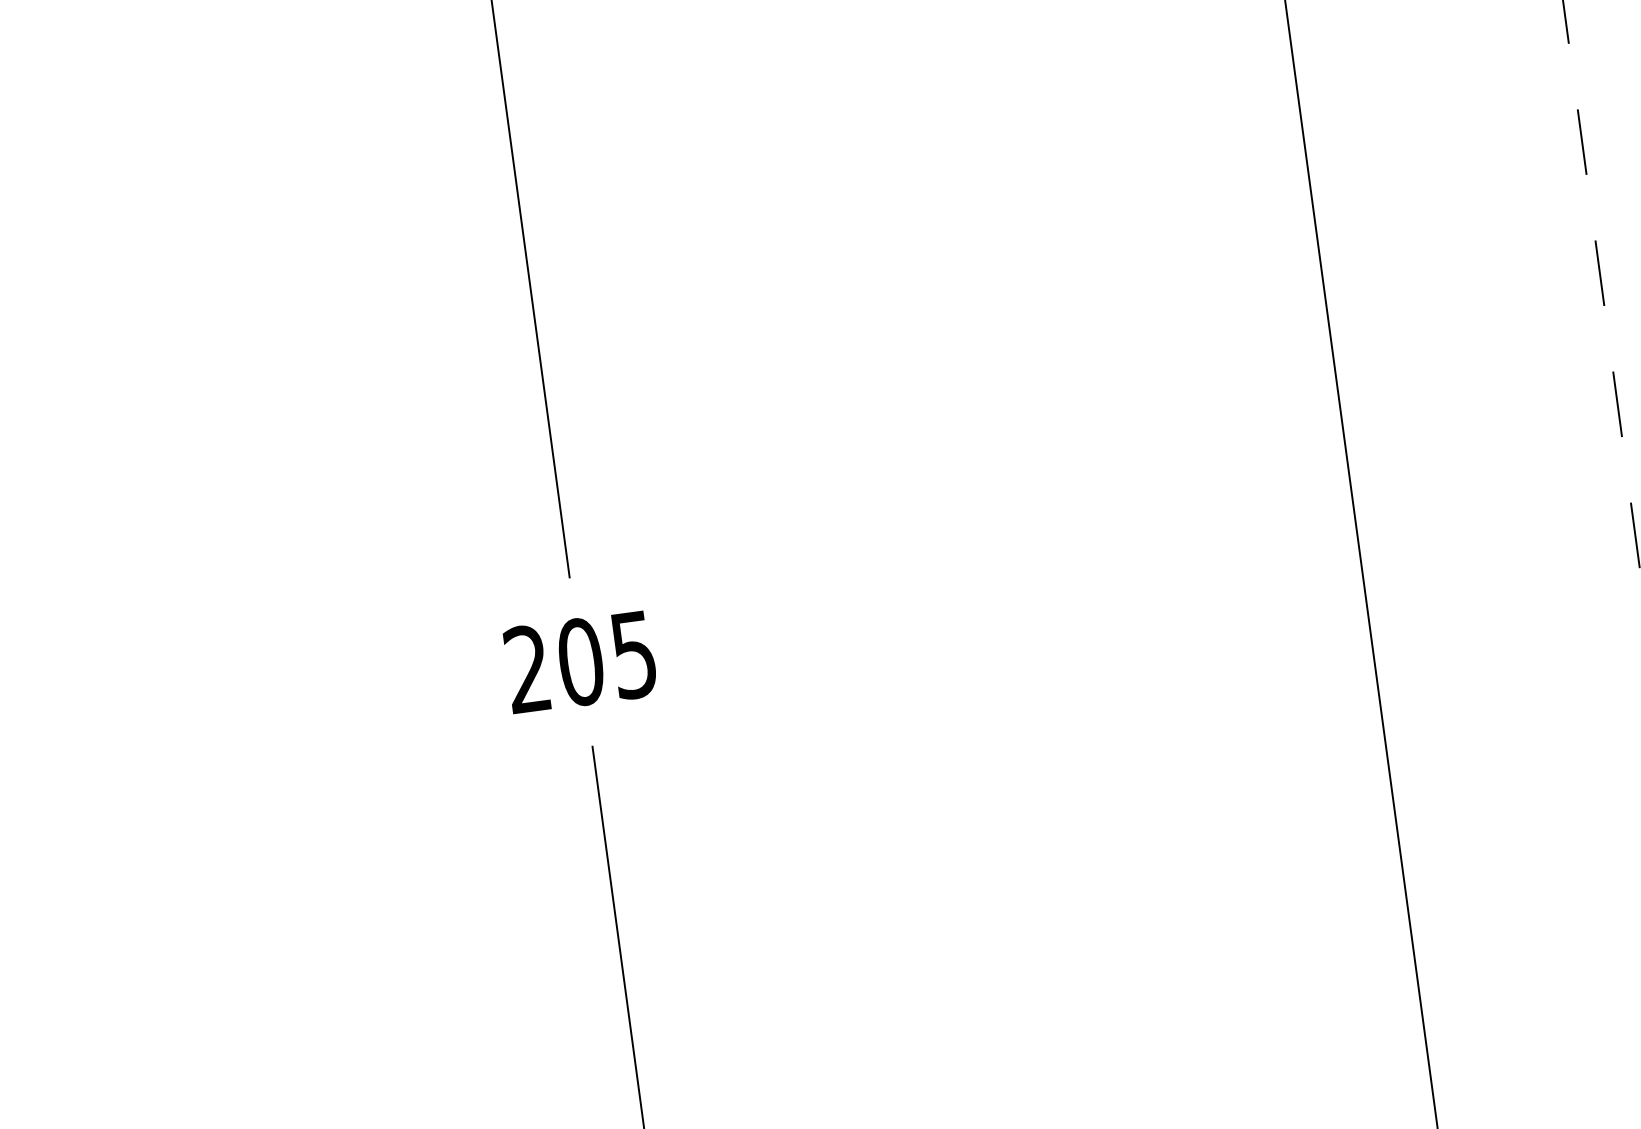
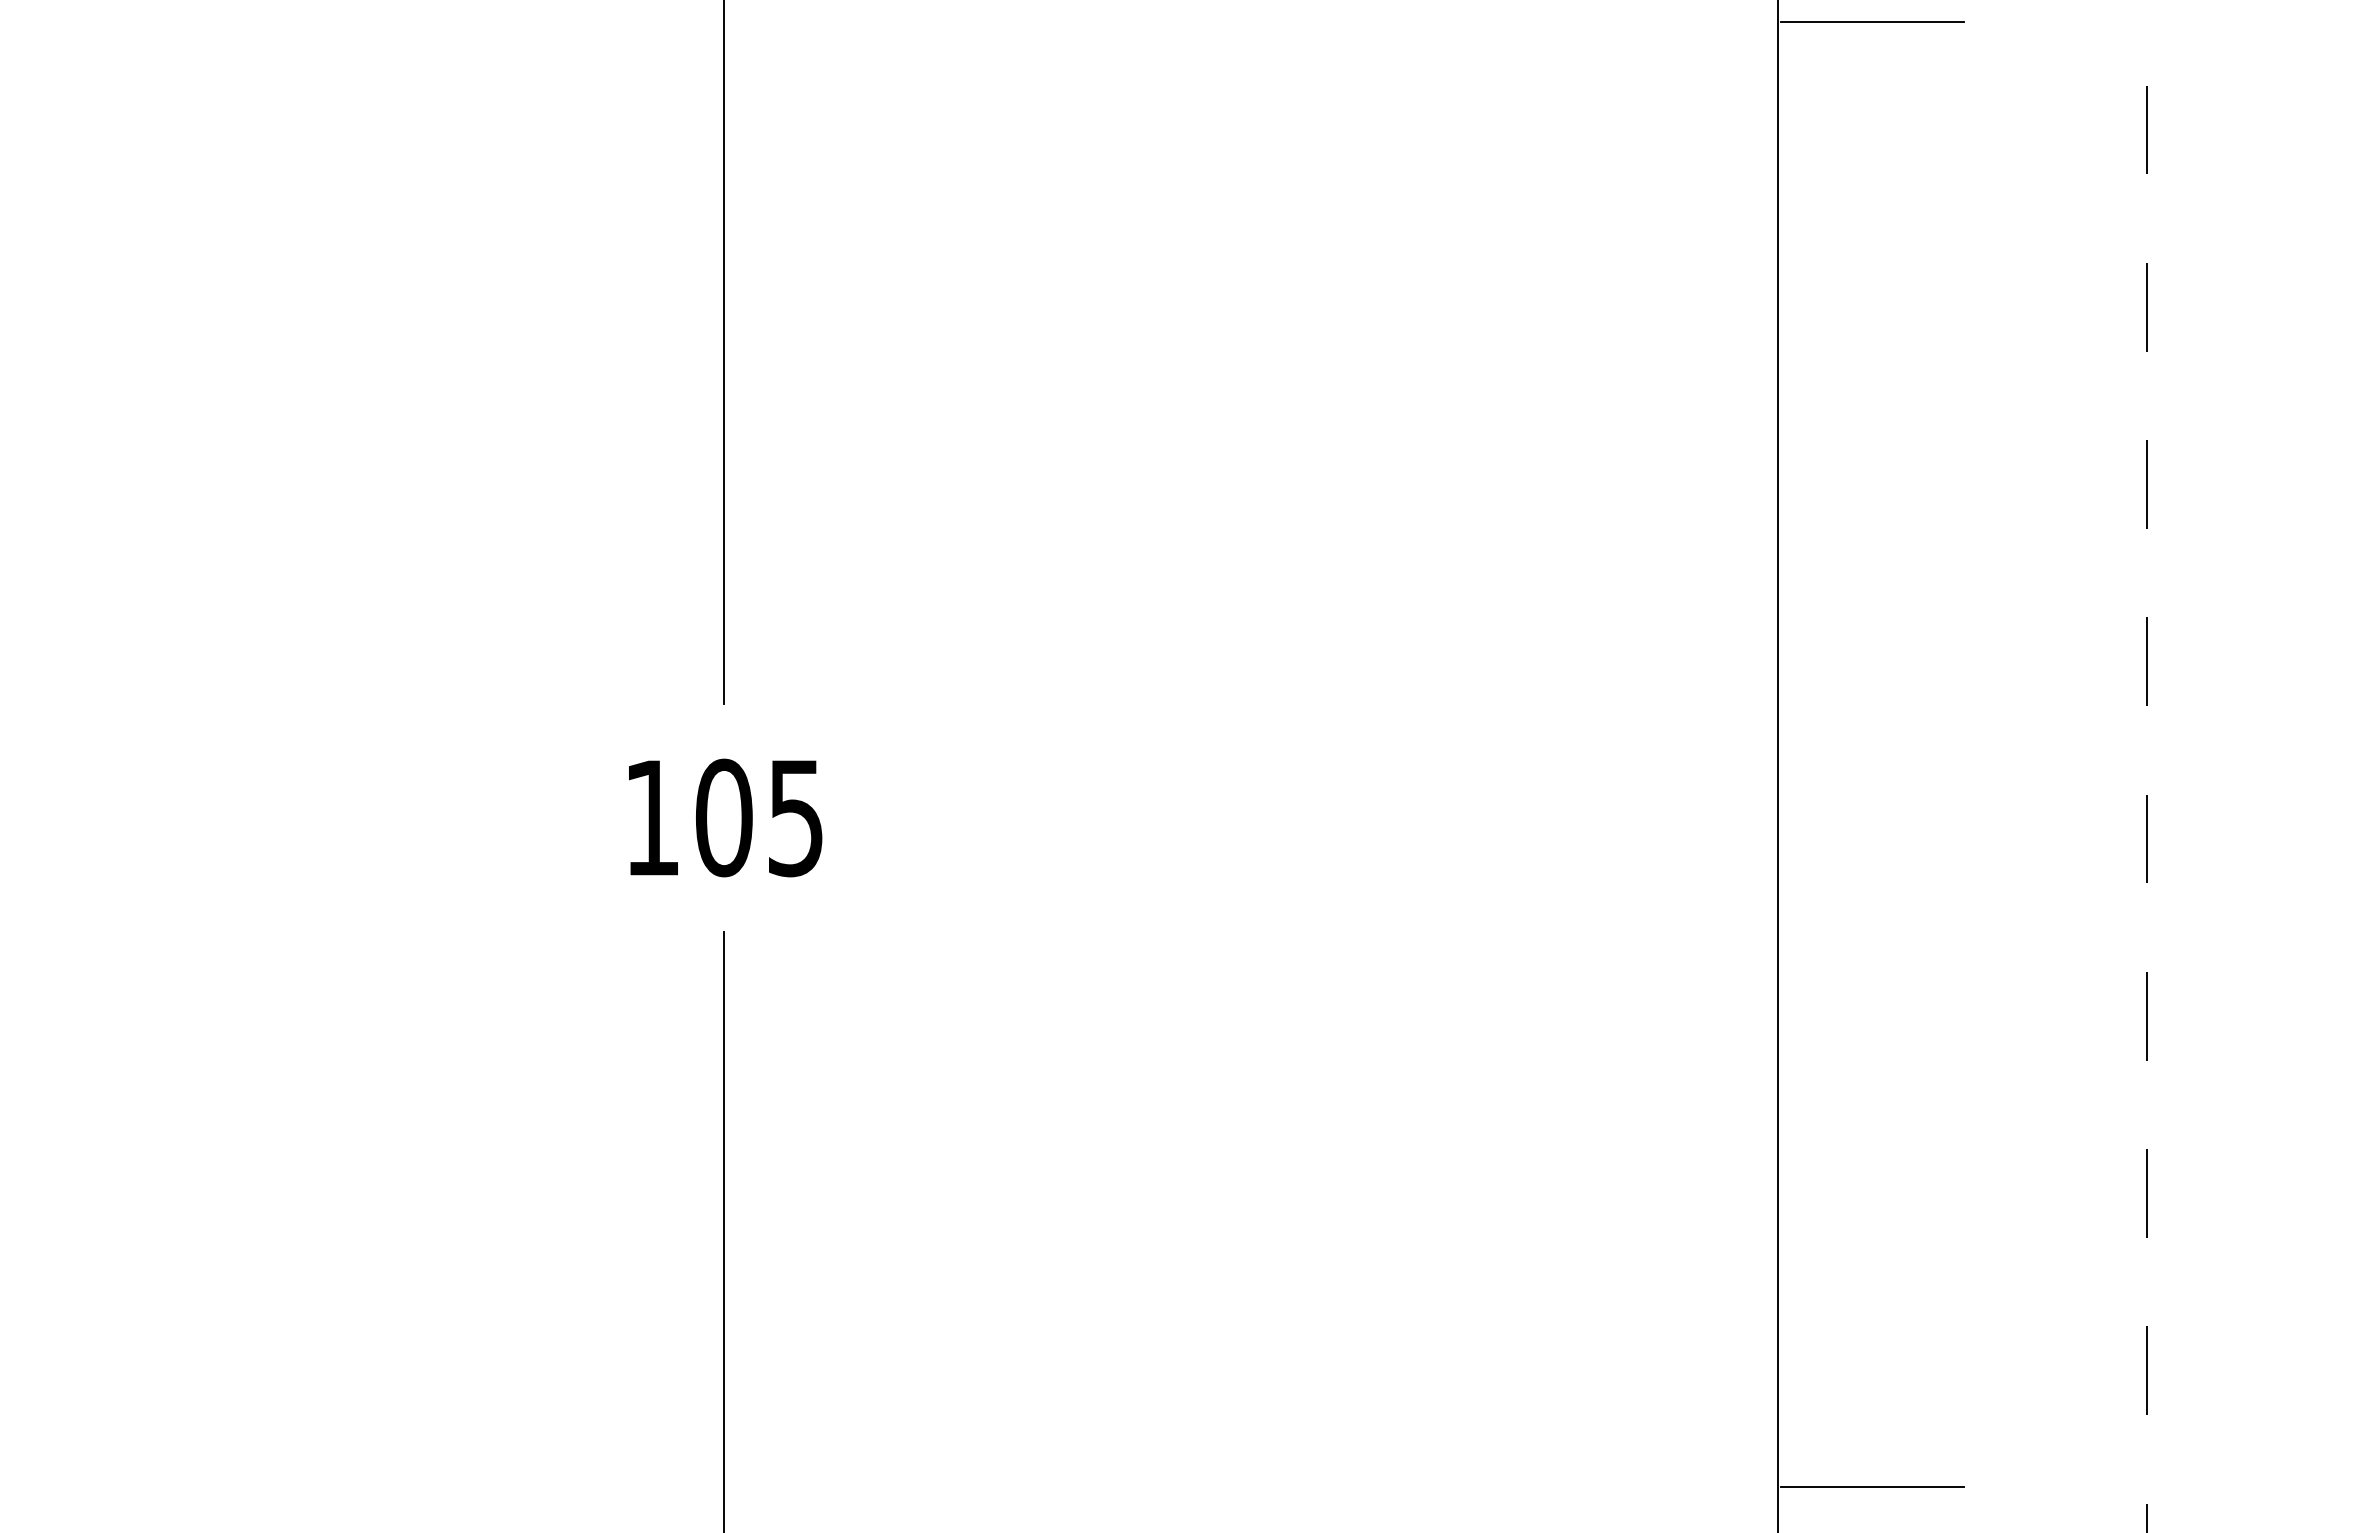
text: (526, 668) -> (650, 816), 205 -> 105
line: (1496, 1041) -> (1871, 1486), added

